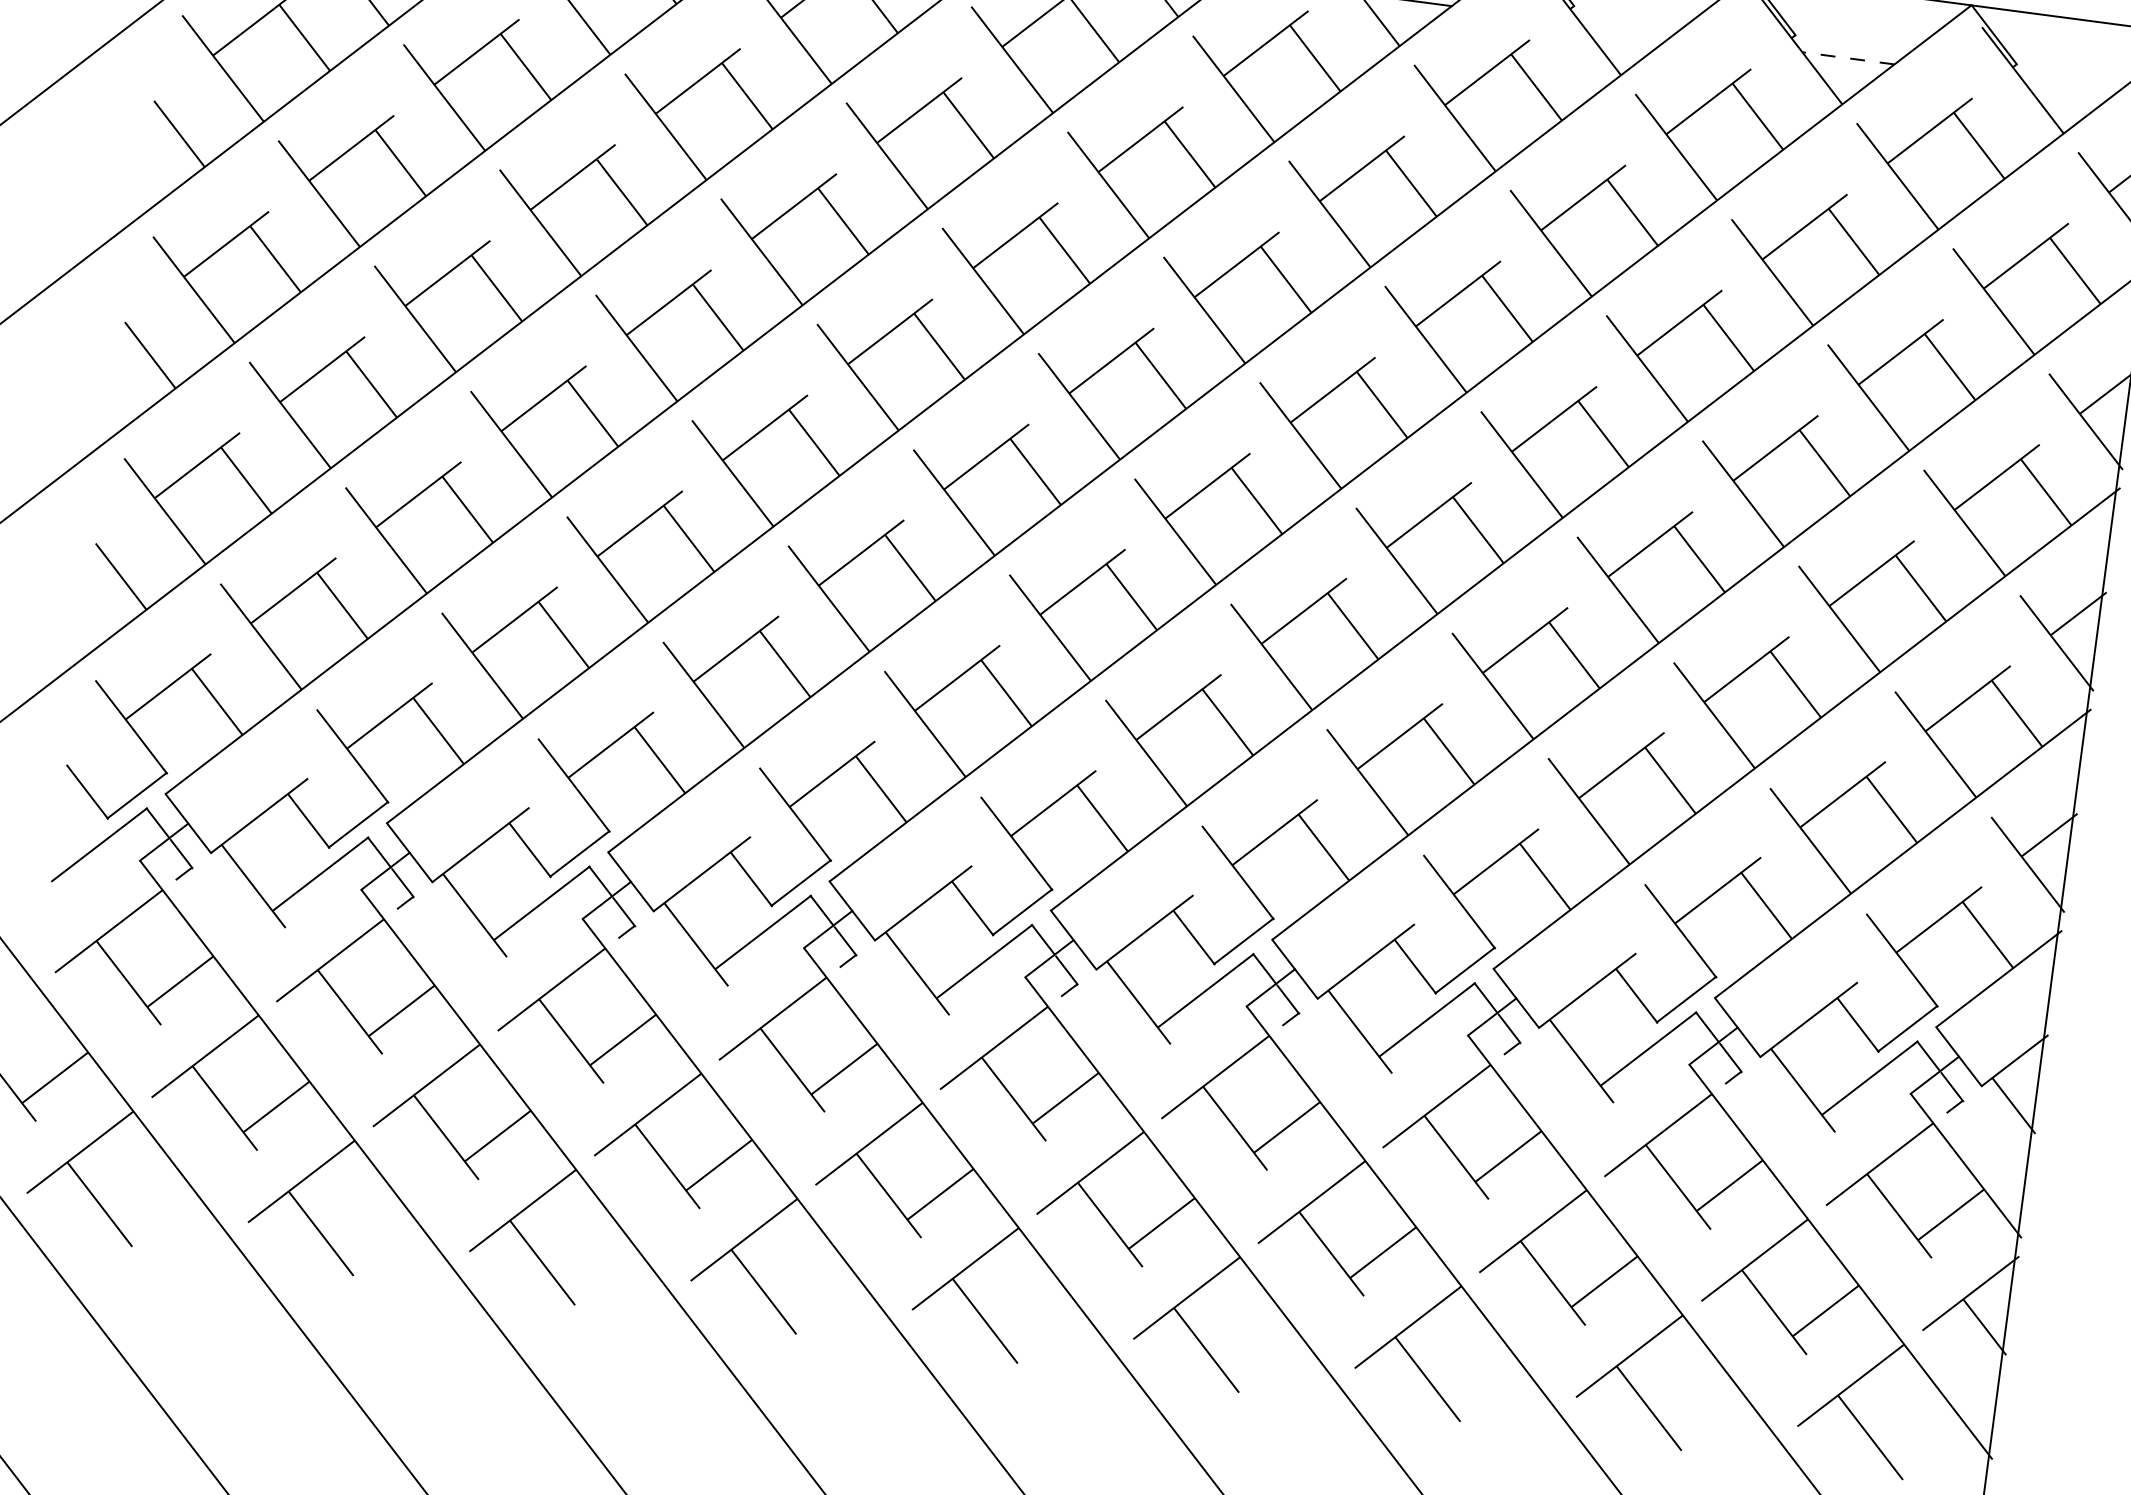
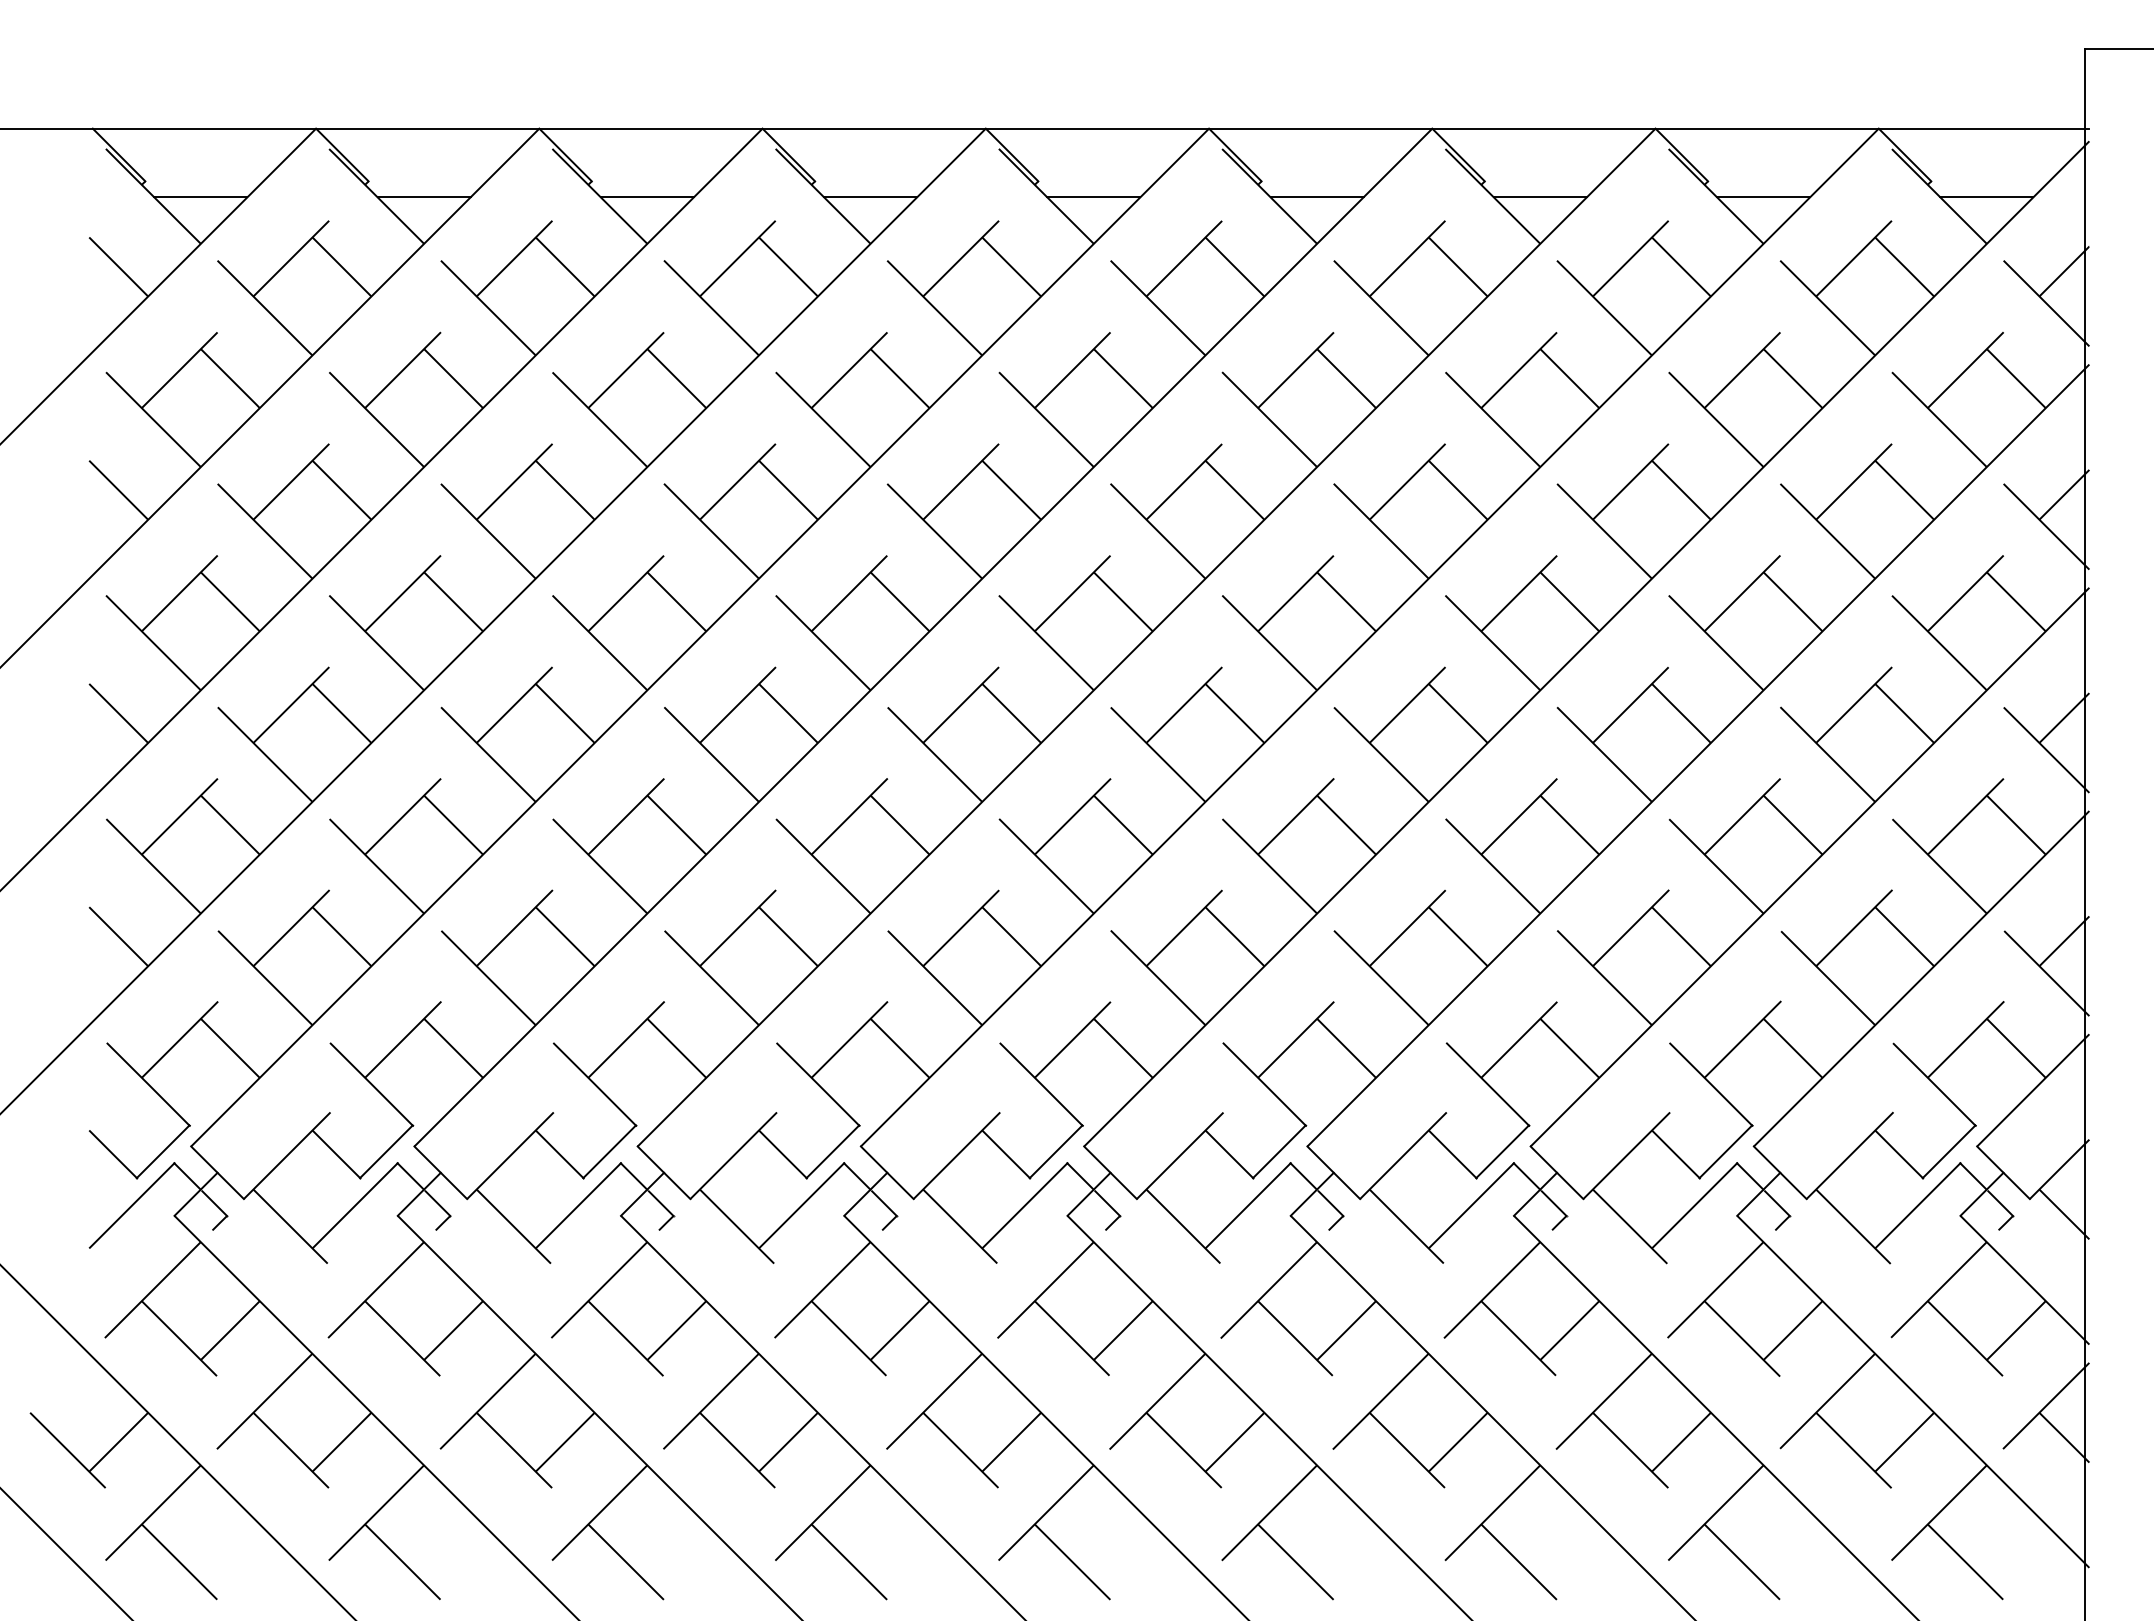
line: (1626, 29) -> (1539, 197), added
line: (1848, 58) -> (1763, 197), dashed -> solid
line: (2069, 87) -> (1986, 197), added

